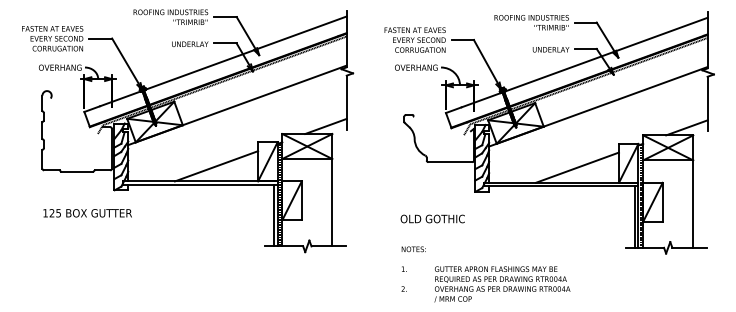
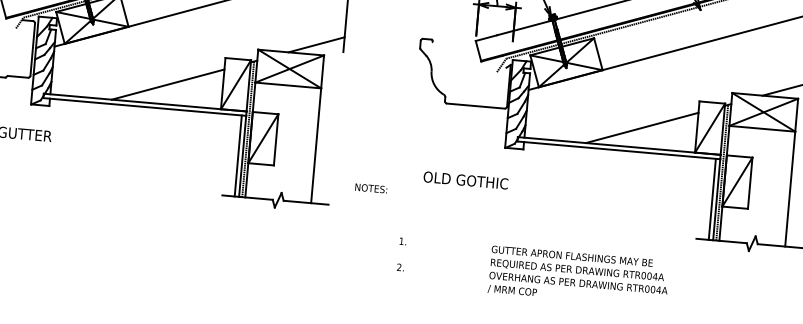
text: (432, 218) -> (465, 179), moved
text: (413, 249) -> (370, 188), moved
text: (502, 284) -> (578, 277), moved

